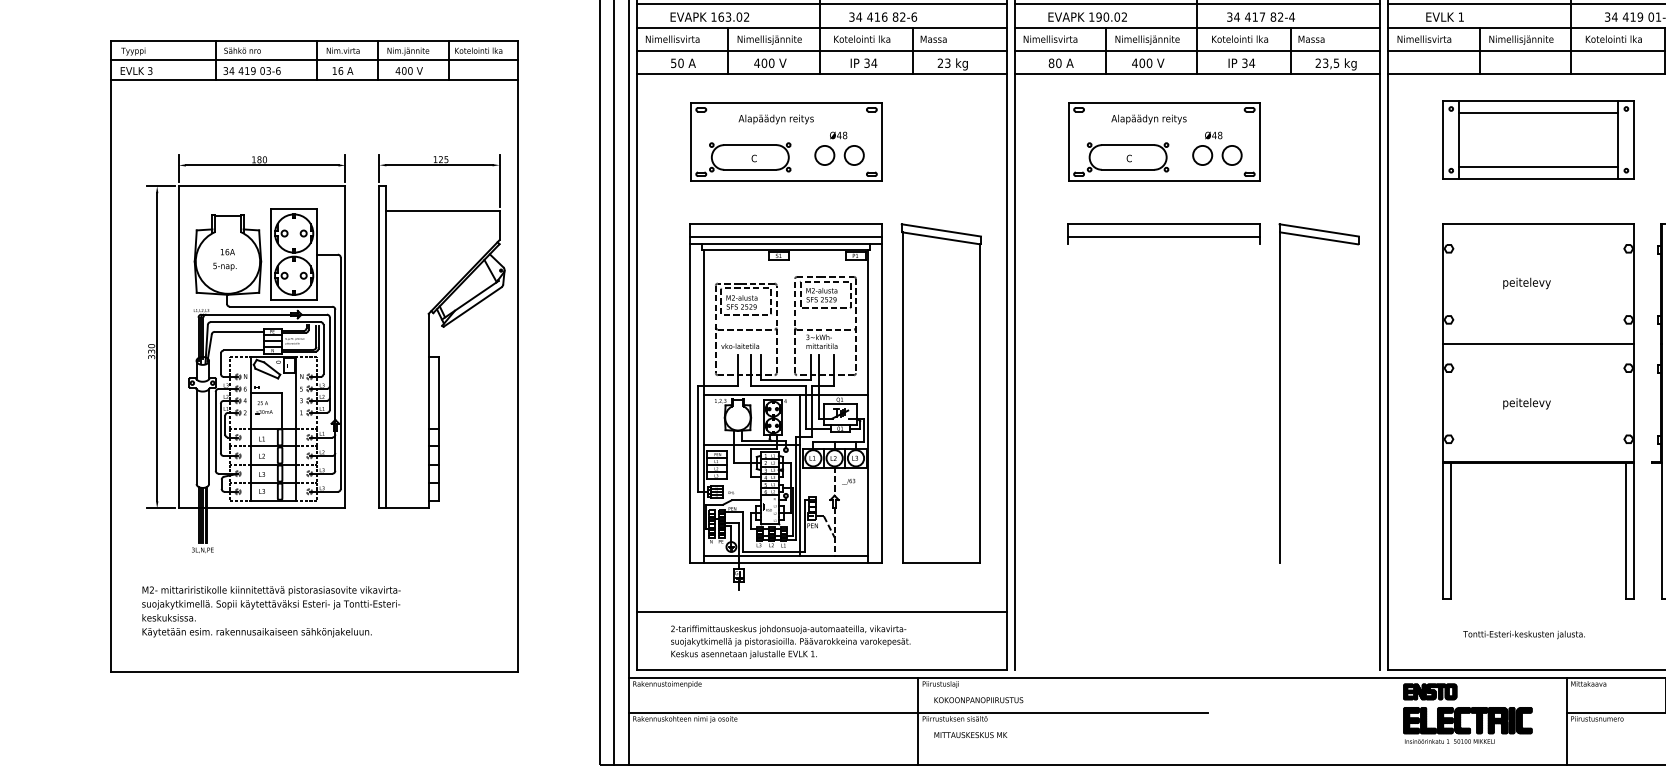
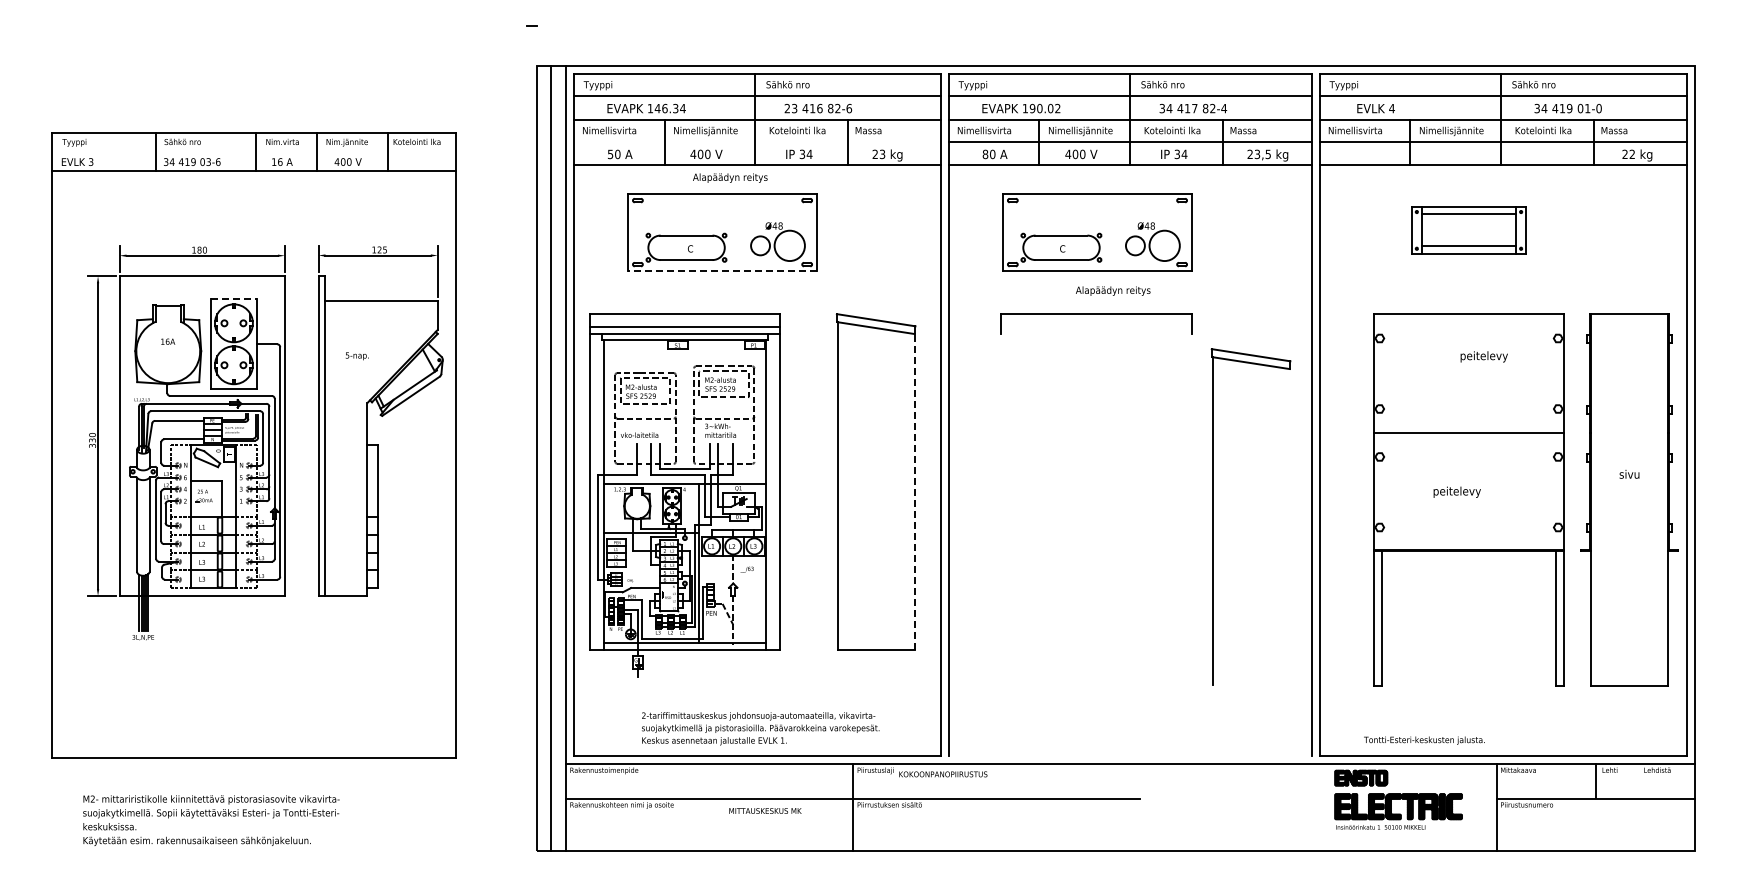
text: (733, 17) -> (669, 108), 163.02 -> 146.34
text: (855, 17) -> (790, 108), 34 -> 23
text: (1460, 17) -> (1391, 108), 1 -> 4
line: (820, 50) -> (756, 141), removed
line: (314, 60) -> (254, 151), removed
text: (776, 118) -> (730, 177), moved
text: (1149, 118) -> (1113, 290), moved
part: (1538, 139) -> (1468, 230), size x0.6
circle: (854, 155) -> (789, 245), size x1.6
circle: (1231, 155) -> (1164, 245), size x1.6
line: (786, 181) -> (722, 271), solid -> dashed
line: (293, 209) -> (233, 299), solid -> dashed
line: (1163, 237) -> (1096, 327), removed
text: (224, 266) -> (356, 356), moved
text: (1526, 283) -> (1483, 356), moved
part: (1281, 392) -> (1213, 516), moved
line: (980, 404) -> (914, 492), solid -> dashed
part: (785, 407) -> (684, 495), moved
text: (271, 611) -> (211, 820), moved
line: (820, 612) -> (756, 699), removed
text: (1524, 634) -> (1424, 740), moved
text: (790, 641) -> (760, 728), moved
text: (979, 700) -> (943, 774), moved
text: (970, 734) -> (765, 810), moved

